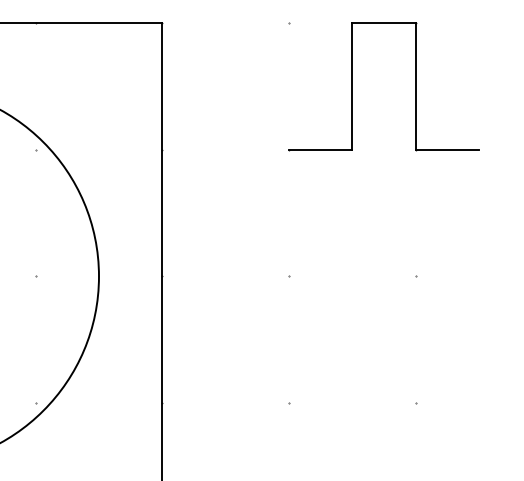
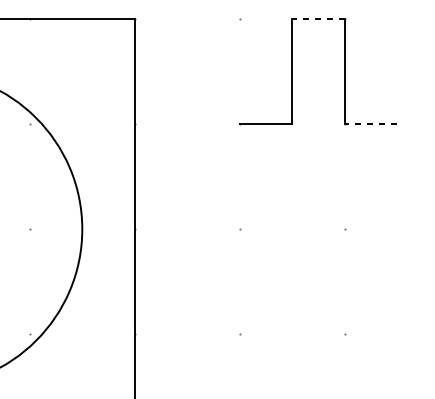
line: (383, 23) -> (318, 19), solid -> dashed
line: (447, 149) -> (371, 124), solid -> dashed

